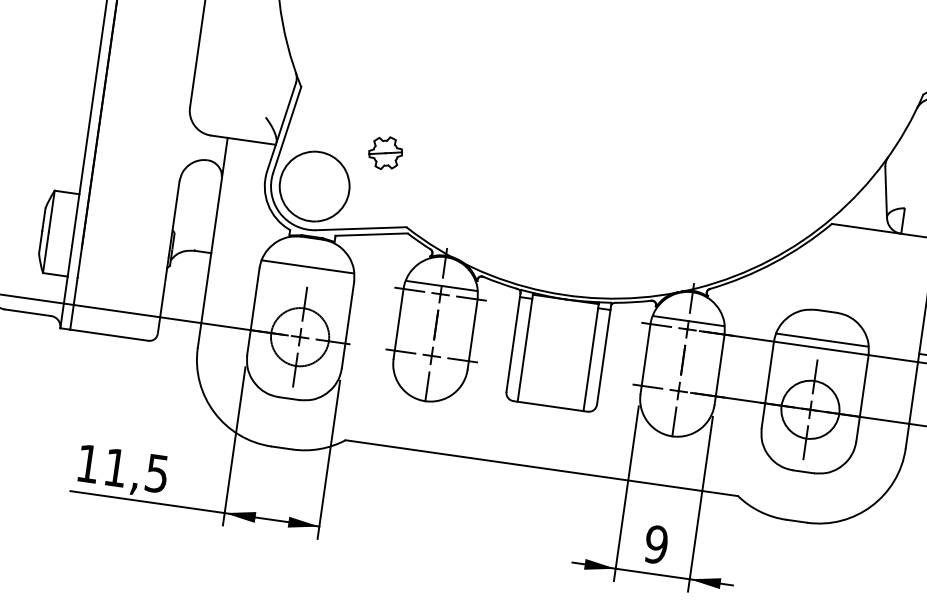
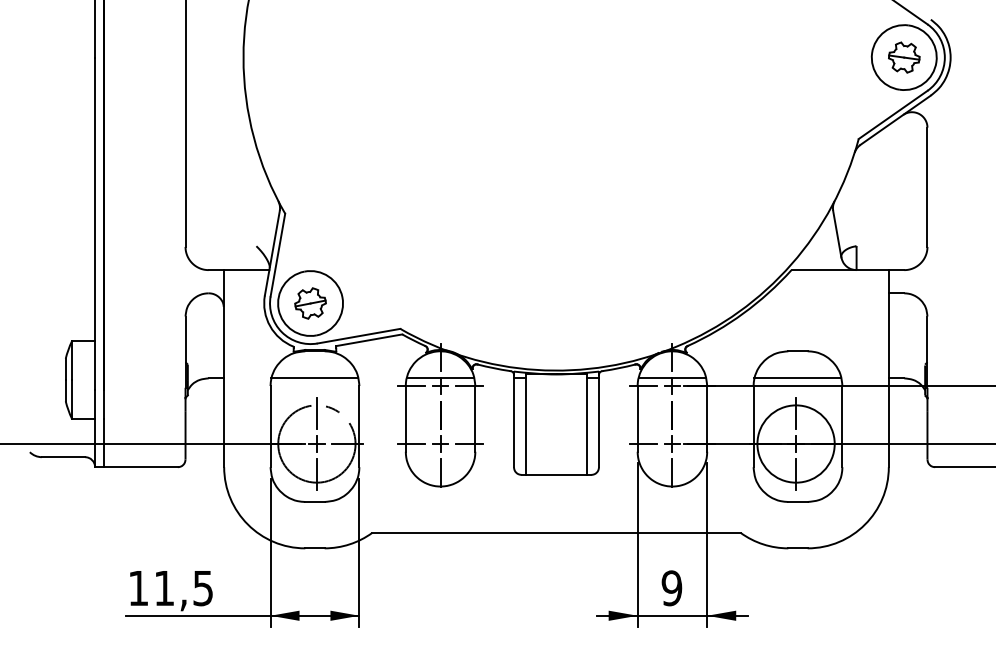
part: (385, 153) -> (310, 303), moved
circle: (299, 336) -> (316, 443), size x1.43
circle: (809, 409) -> (795, 443), size x1.43

